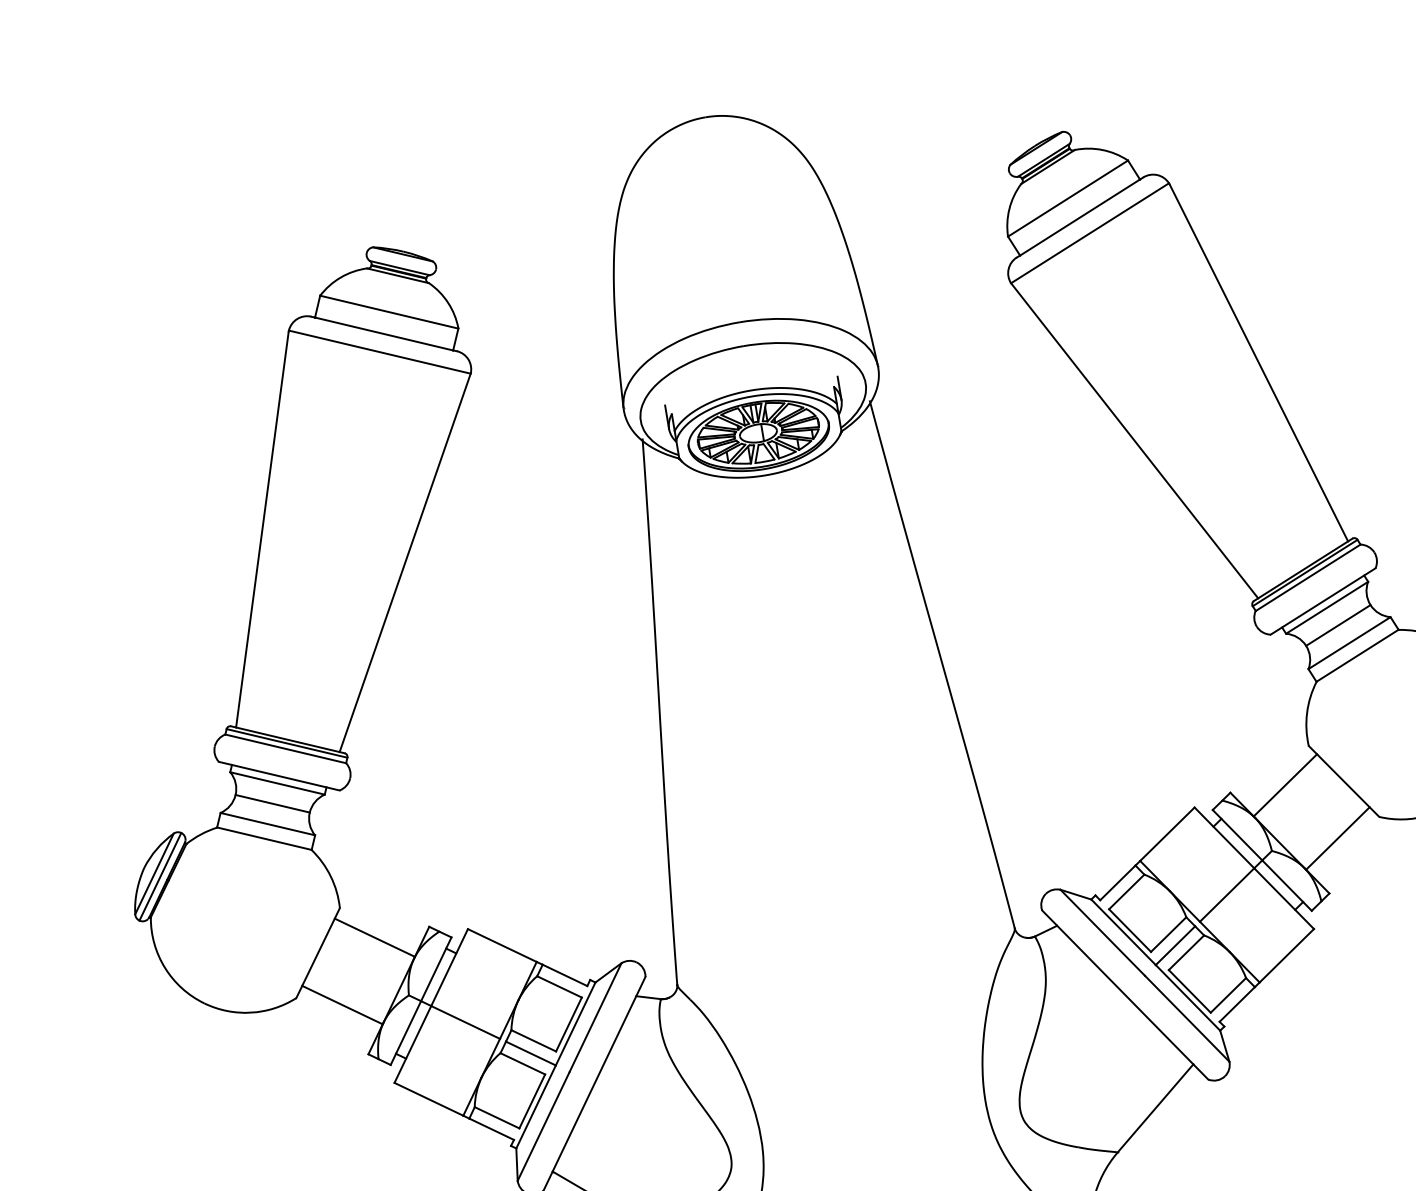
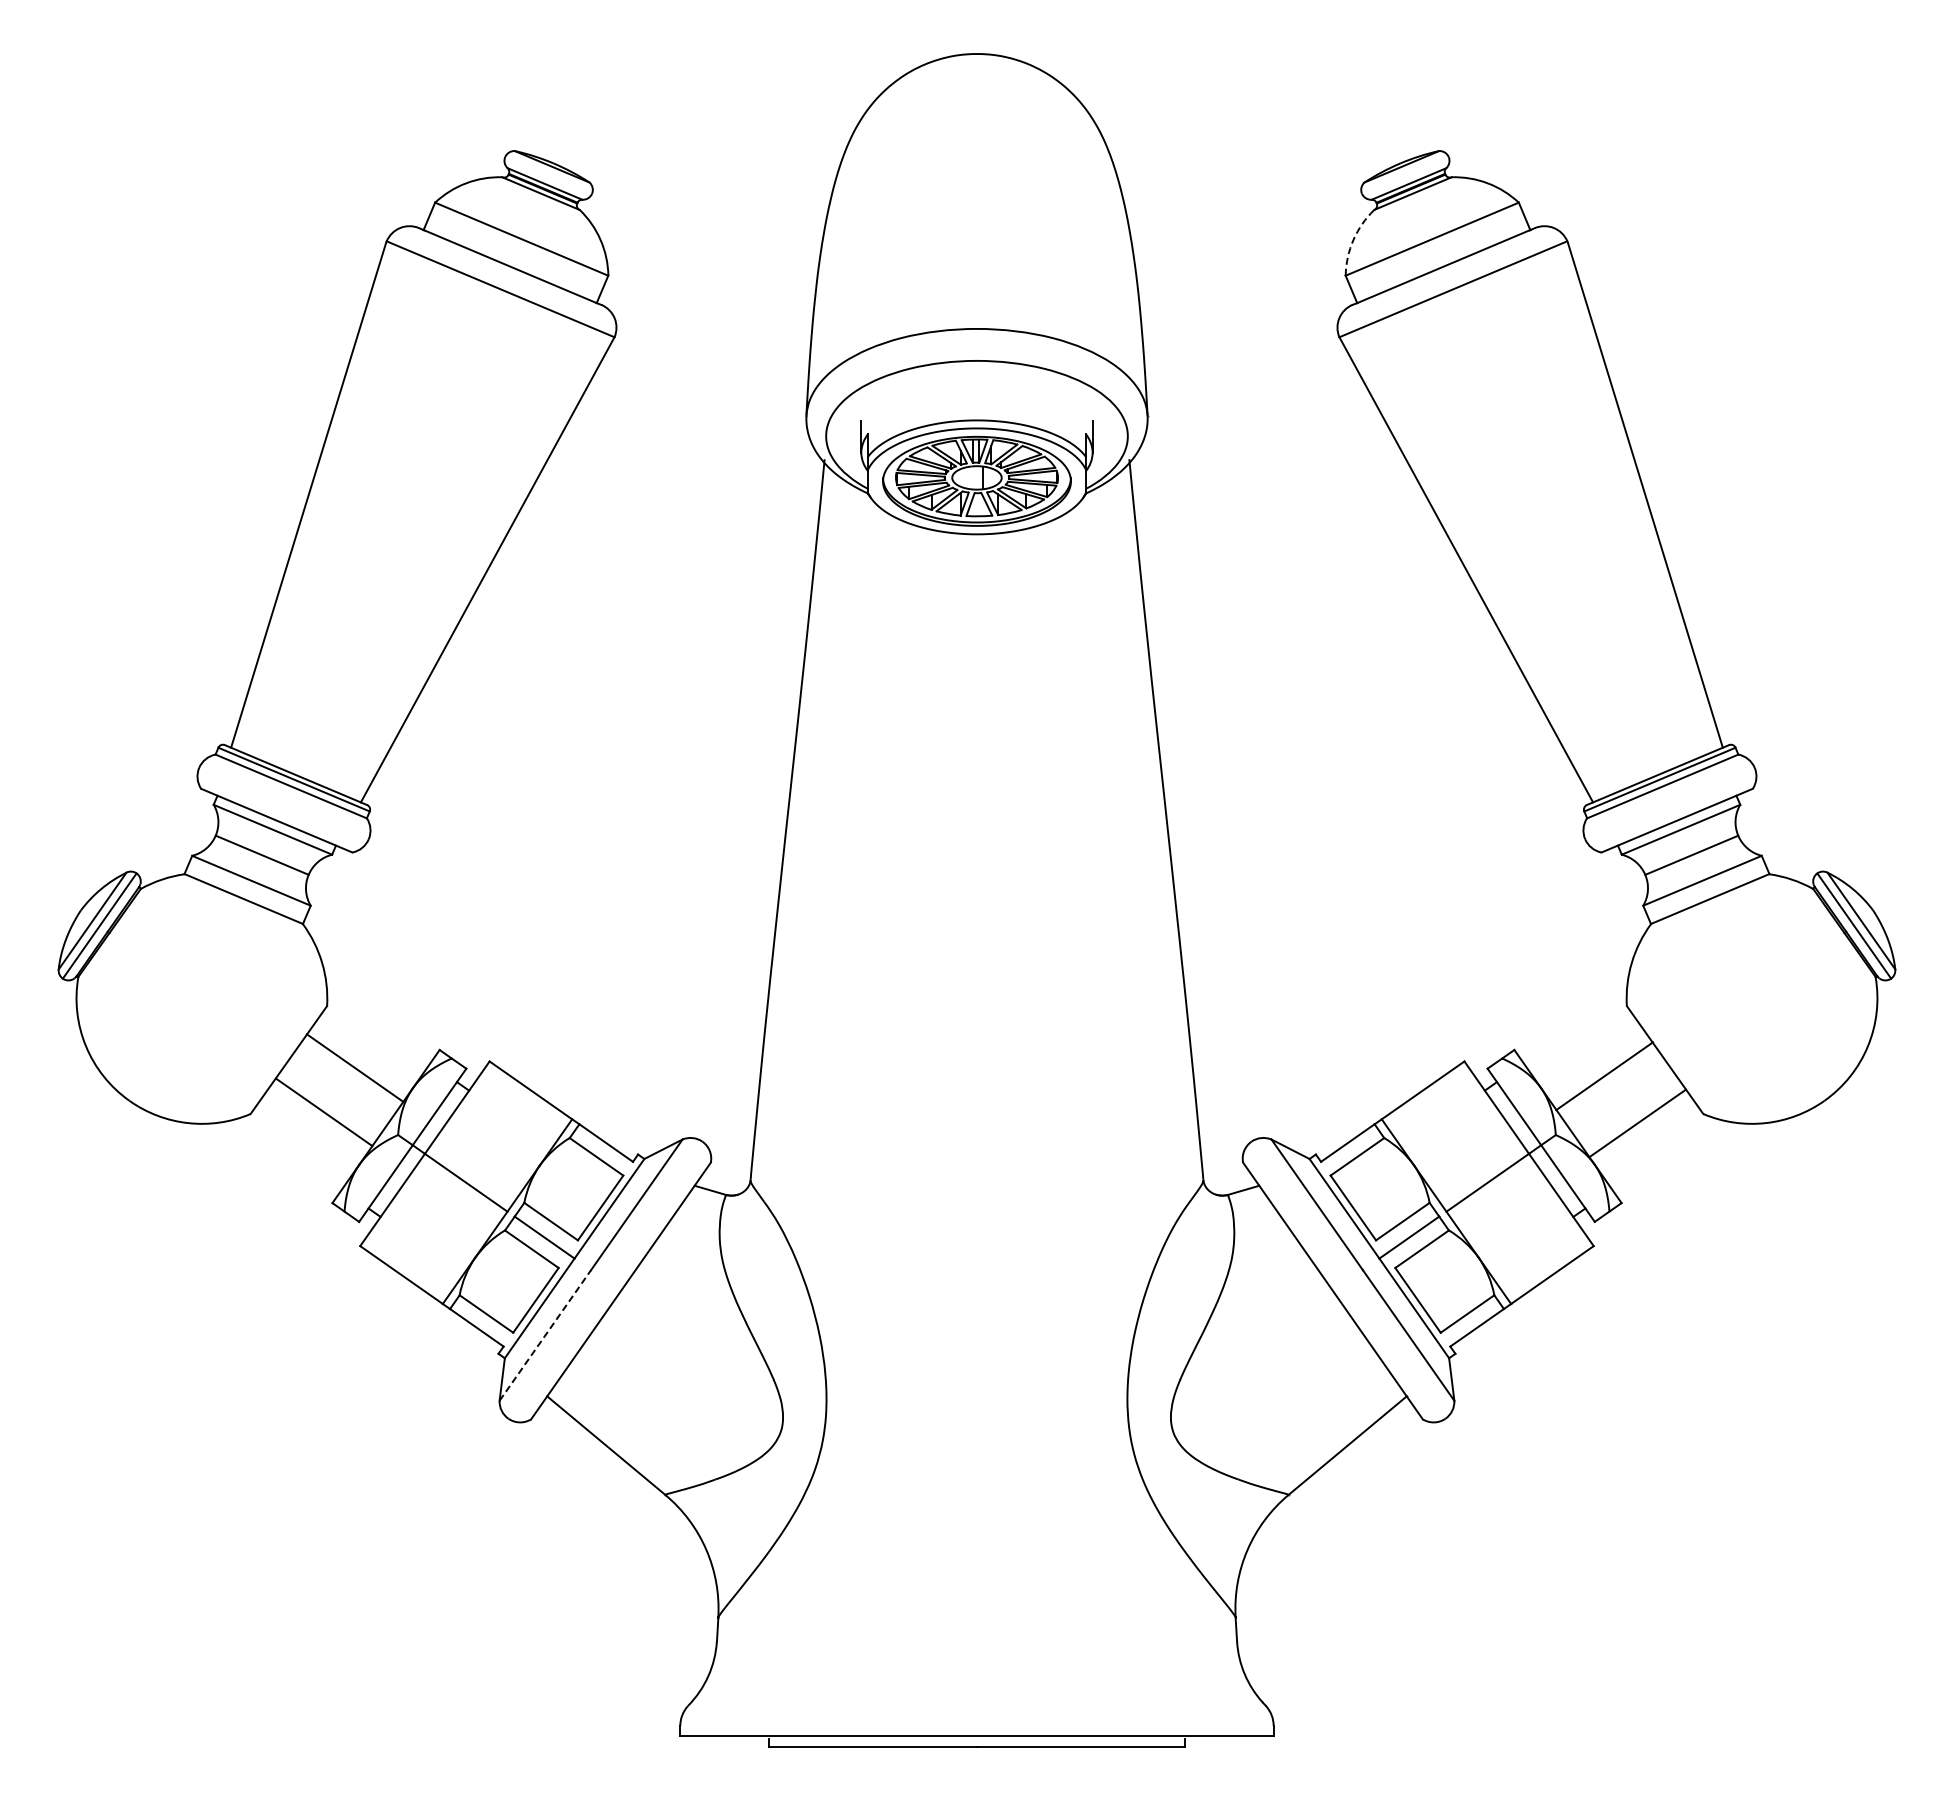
arc: (1009, 209) -> (1353, 240), solid -> dashed
line: (1285, 785) -> (1637, 1123), moved
line: (1337, 838) -> (1604, 1076), moved
line: (375, 937) -> (324, 1112), moved
line: (341, 1005) -> (354, 1068), moved
line: (543, 1126) -> (545, 1335), solid -> dashed

